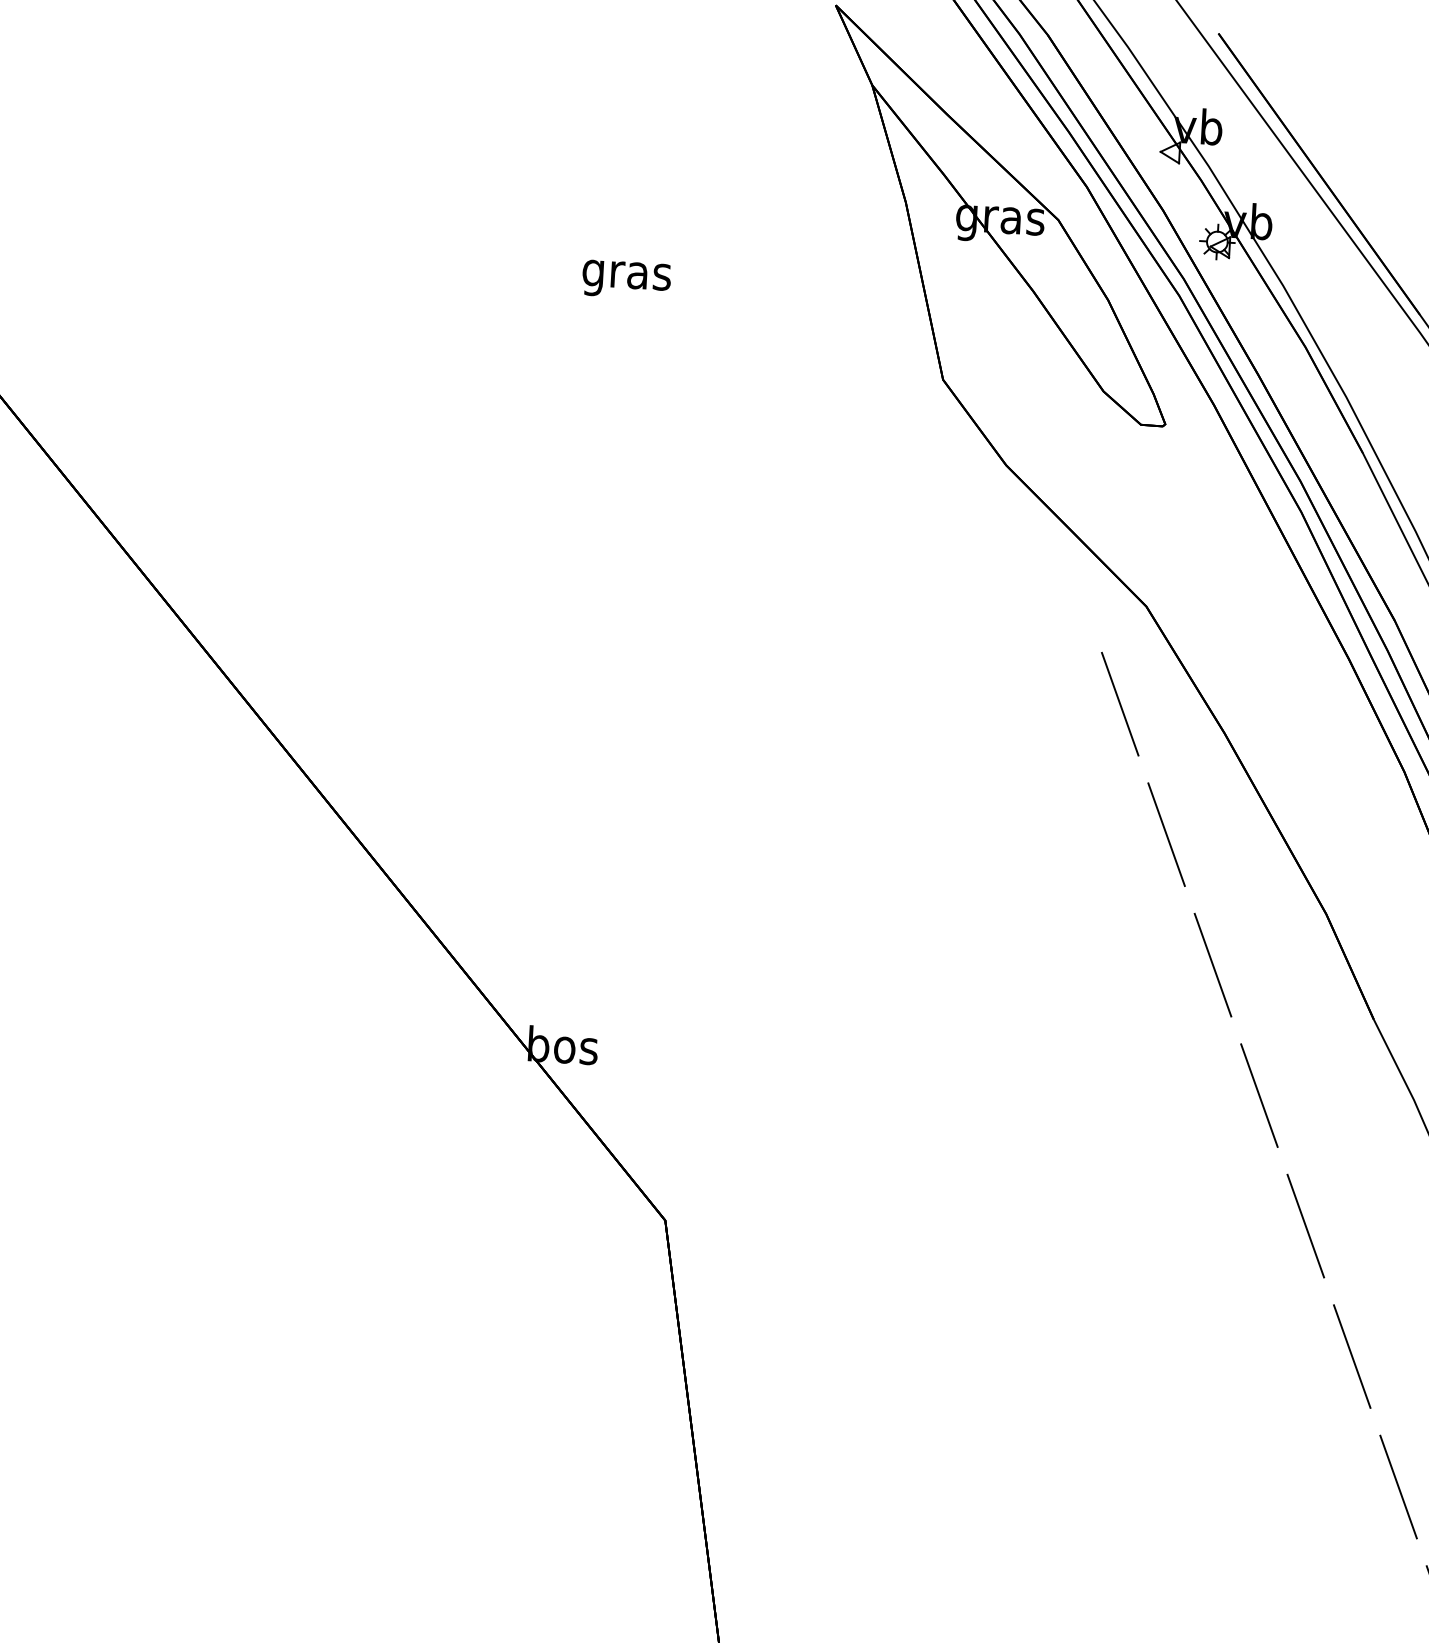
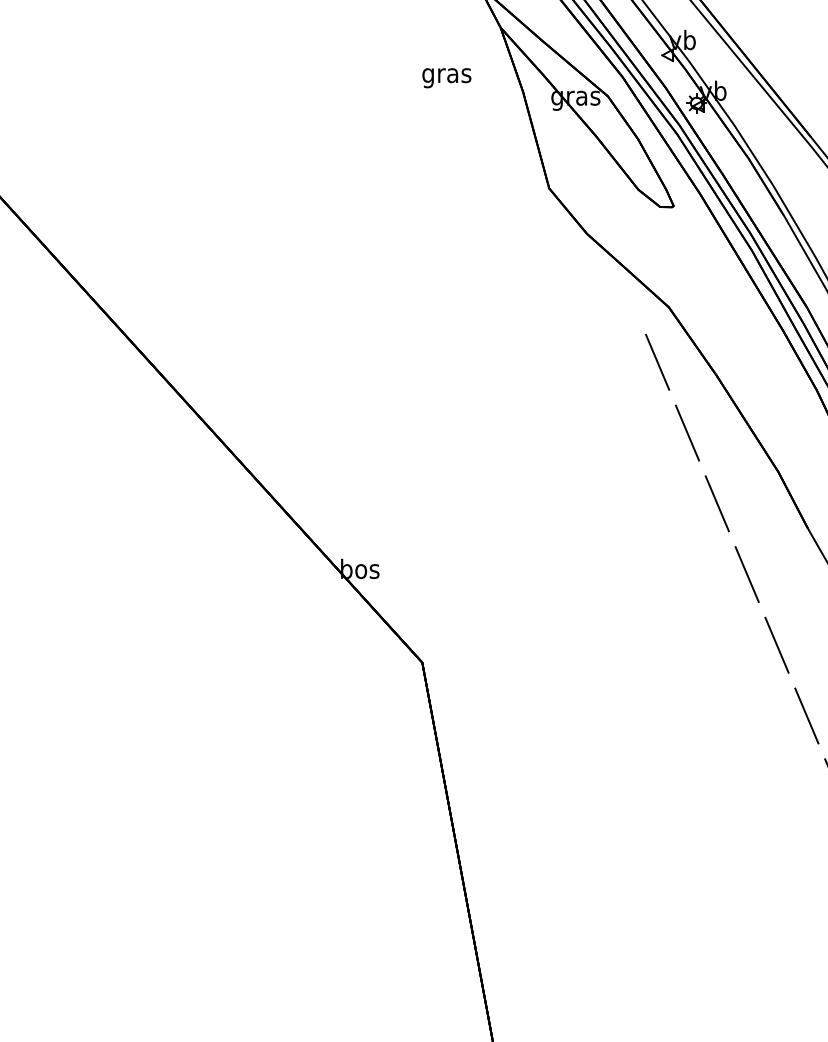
text: (625, 280) -> (446, 78), moved

